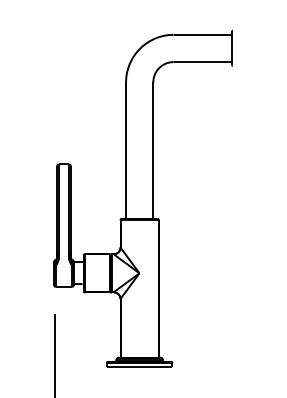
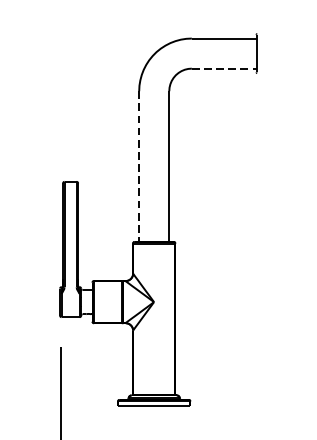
line: (203, 62) -> (224, 69), solid -> dashed
line: (126, 151) -> (139, 167), solid -> dashed

